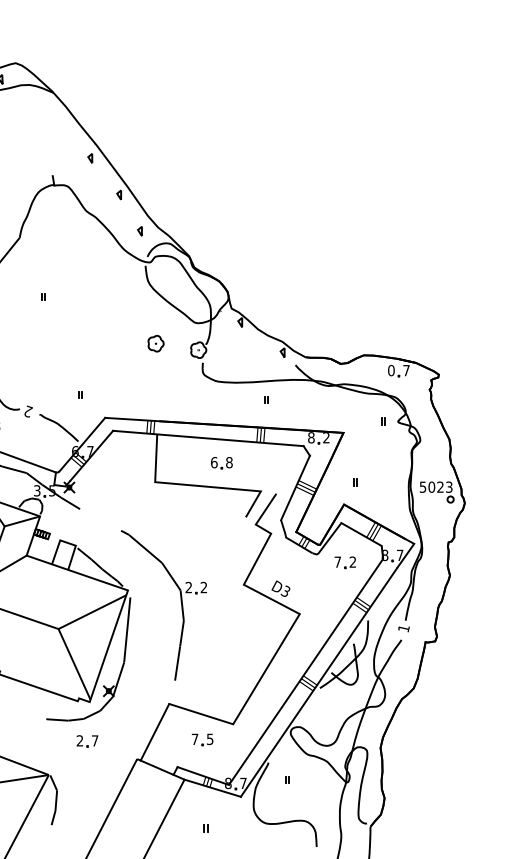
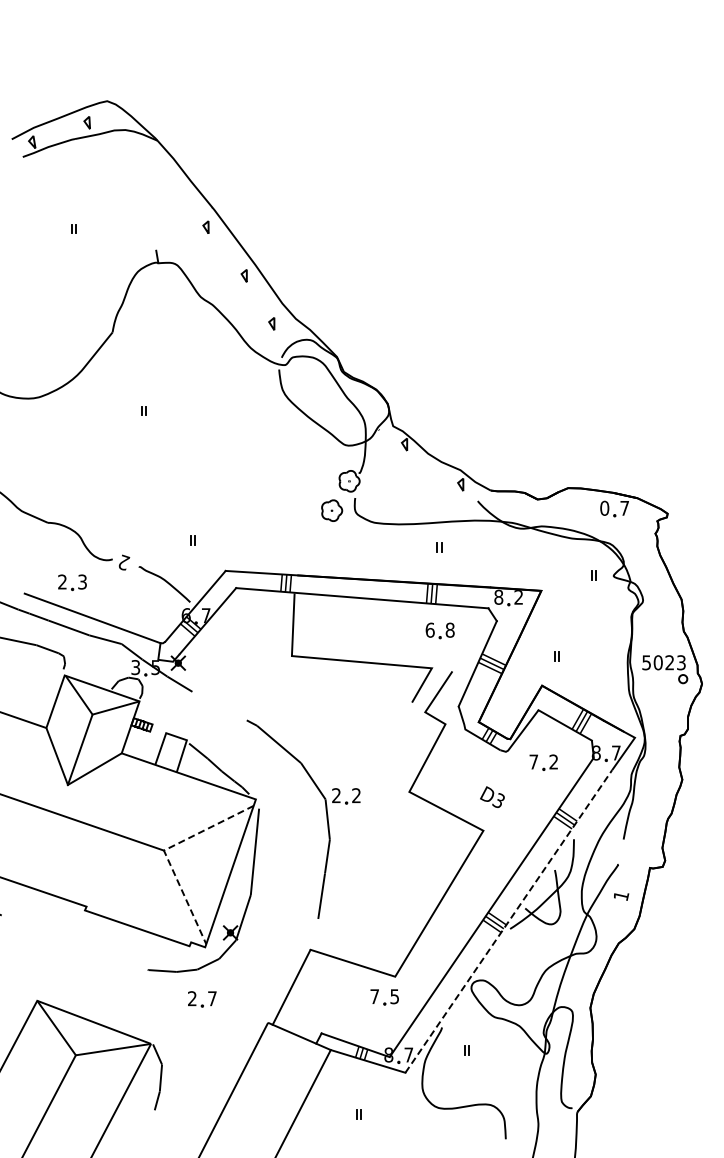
part: (156, 343) -> (332, 510), moved
part: (221, 462) -> (439, 630), moved
text: (280, 588) -> (492, 796), moved
text: (404, 628) -> (621, 896), moved
line: (58, 629) -> (164, 851), solid -> dashed
line: (319, 682) -> (509, 921), solid -> dashed
part: (202, 739) -> (384, 997), moved

